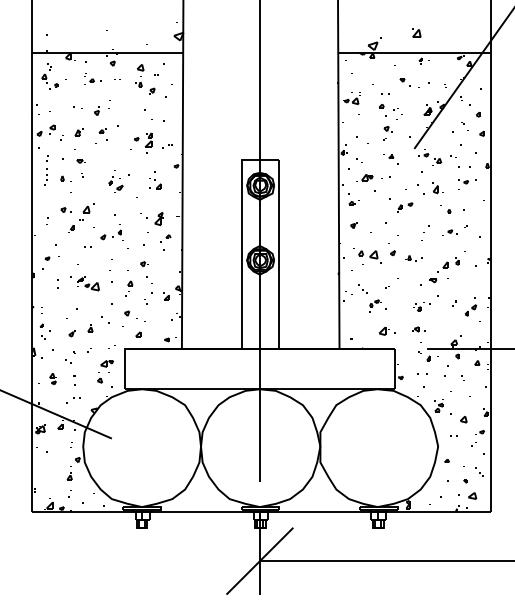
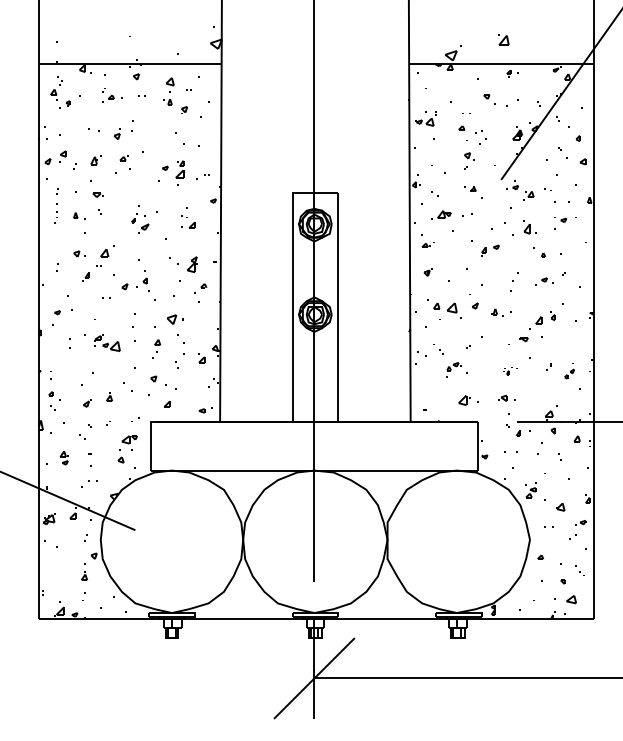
part: (144, 263) -> (174, 318), size x1.6
part: (421, 306) -> (509, 370), size x0.7
part: (470, 306) -> (569, 370), size x0.7

